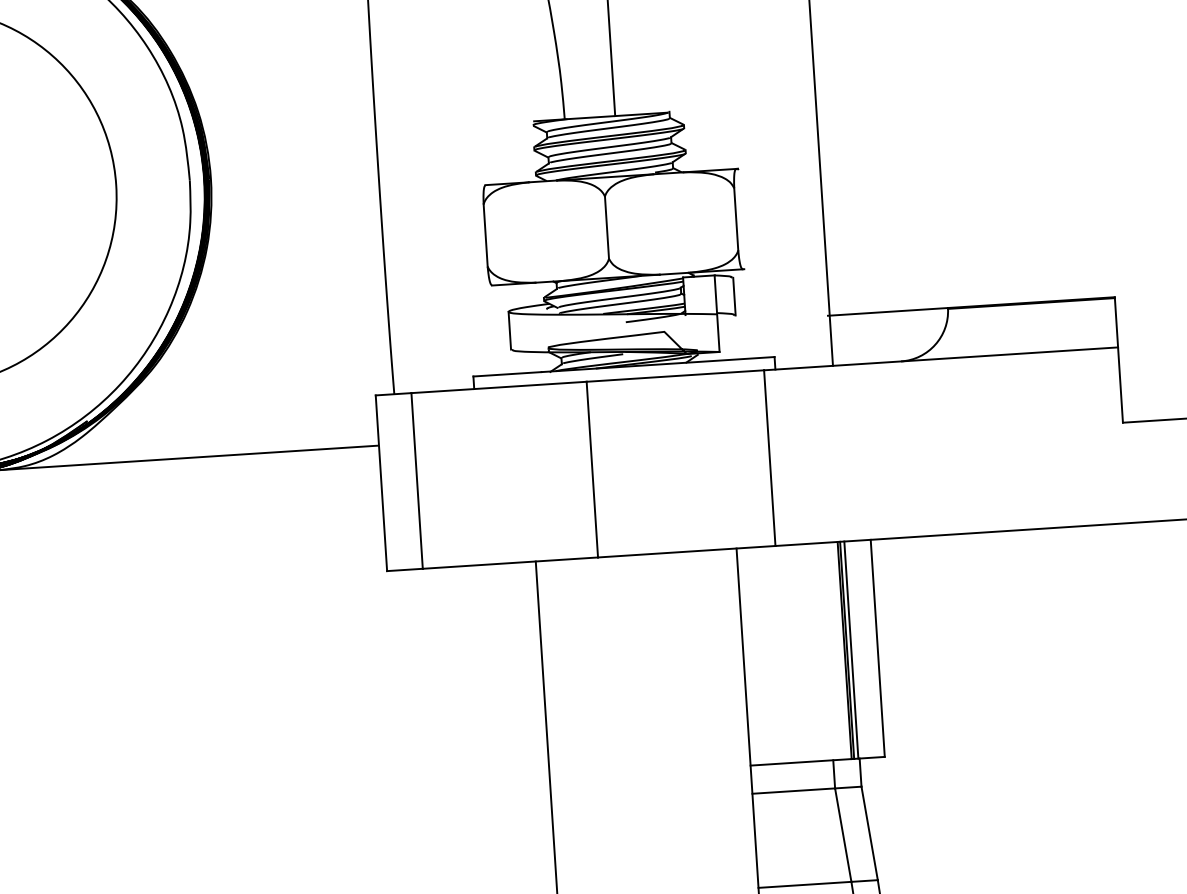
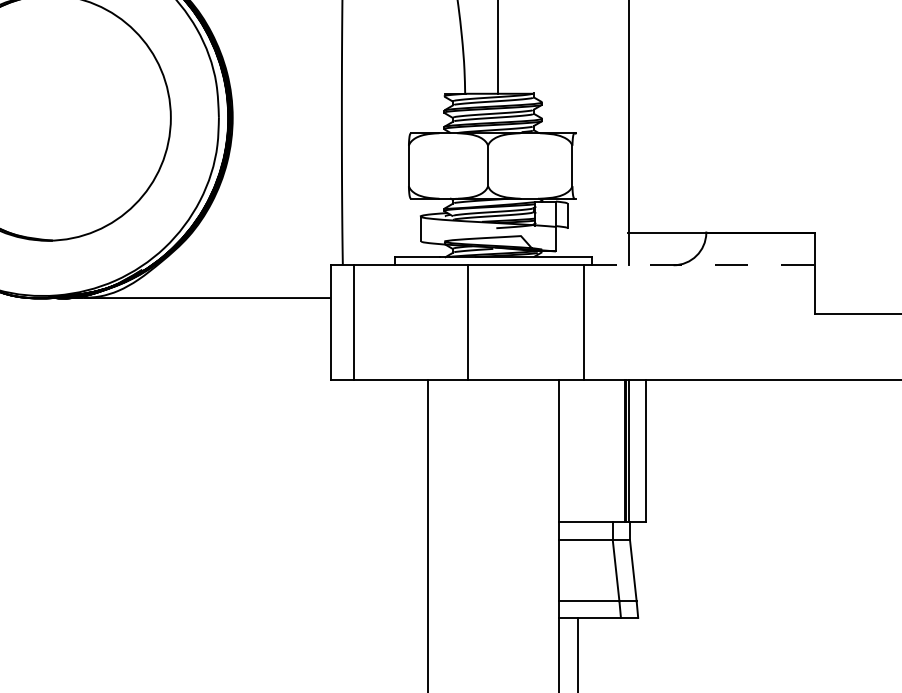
line: (940, 359) -> (699, 265), solid -> dashed

